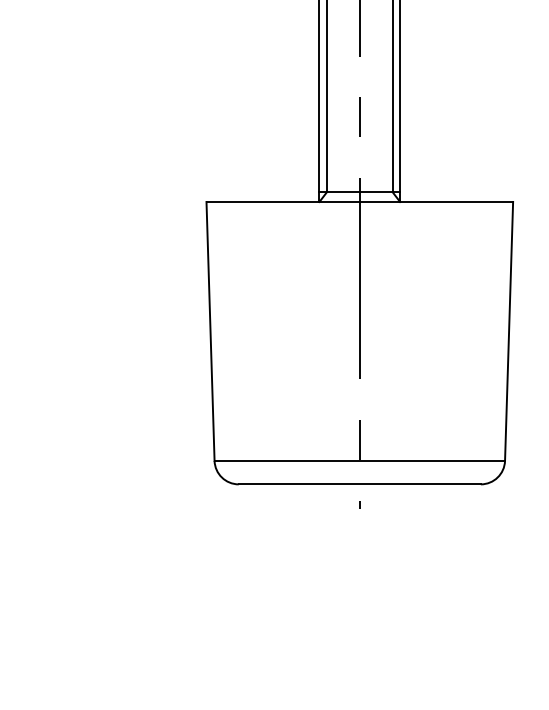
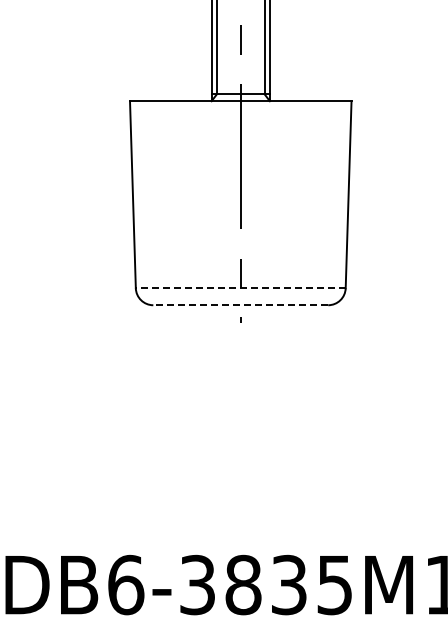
line: (359, 461) -> (240, 288), solid -> dashed
line: (359, 484) -> (240, 305), solid -> dashed

